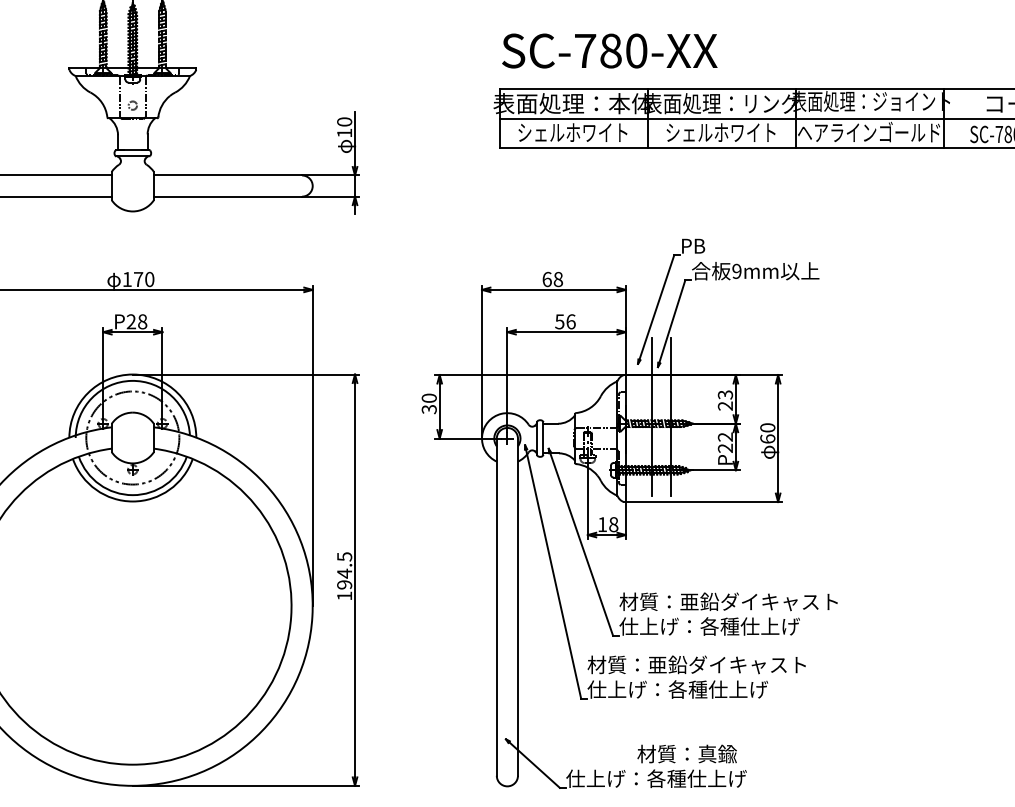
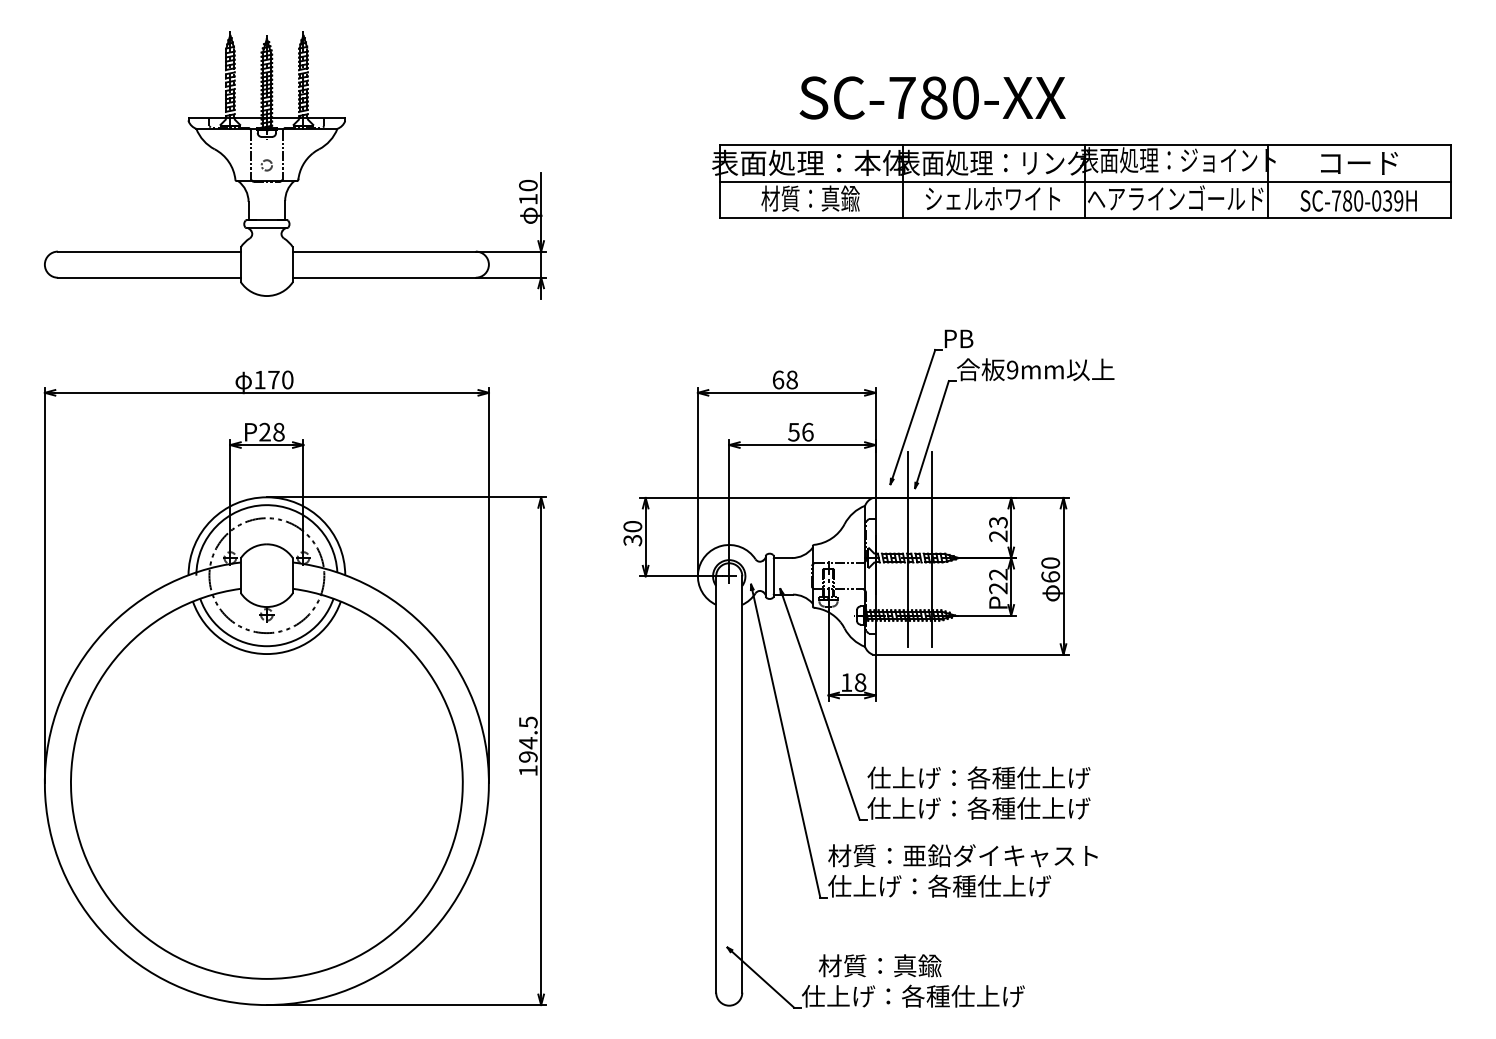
text: (609, 50) -> (932, 97), moved
text: (573, 132) -> (810, 198), シェルホワイト -> 材質：真鍮
text: (727, 601) -> (1001, 777), 材質：亜鉛ダイキャスト -> 仕上げ：各種仕上げ
text: (686, 753) -> (879, 965), moved

